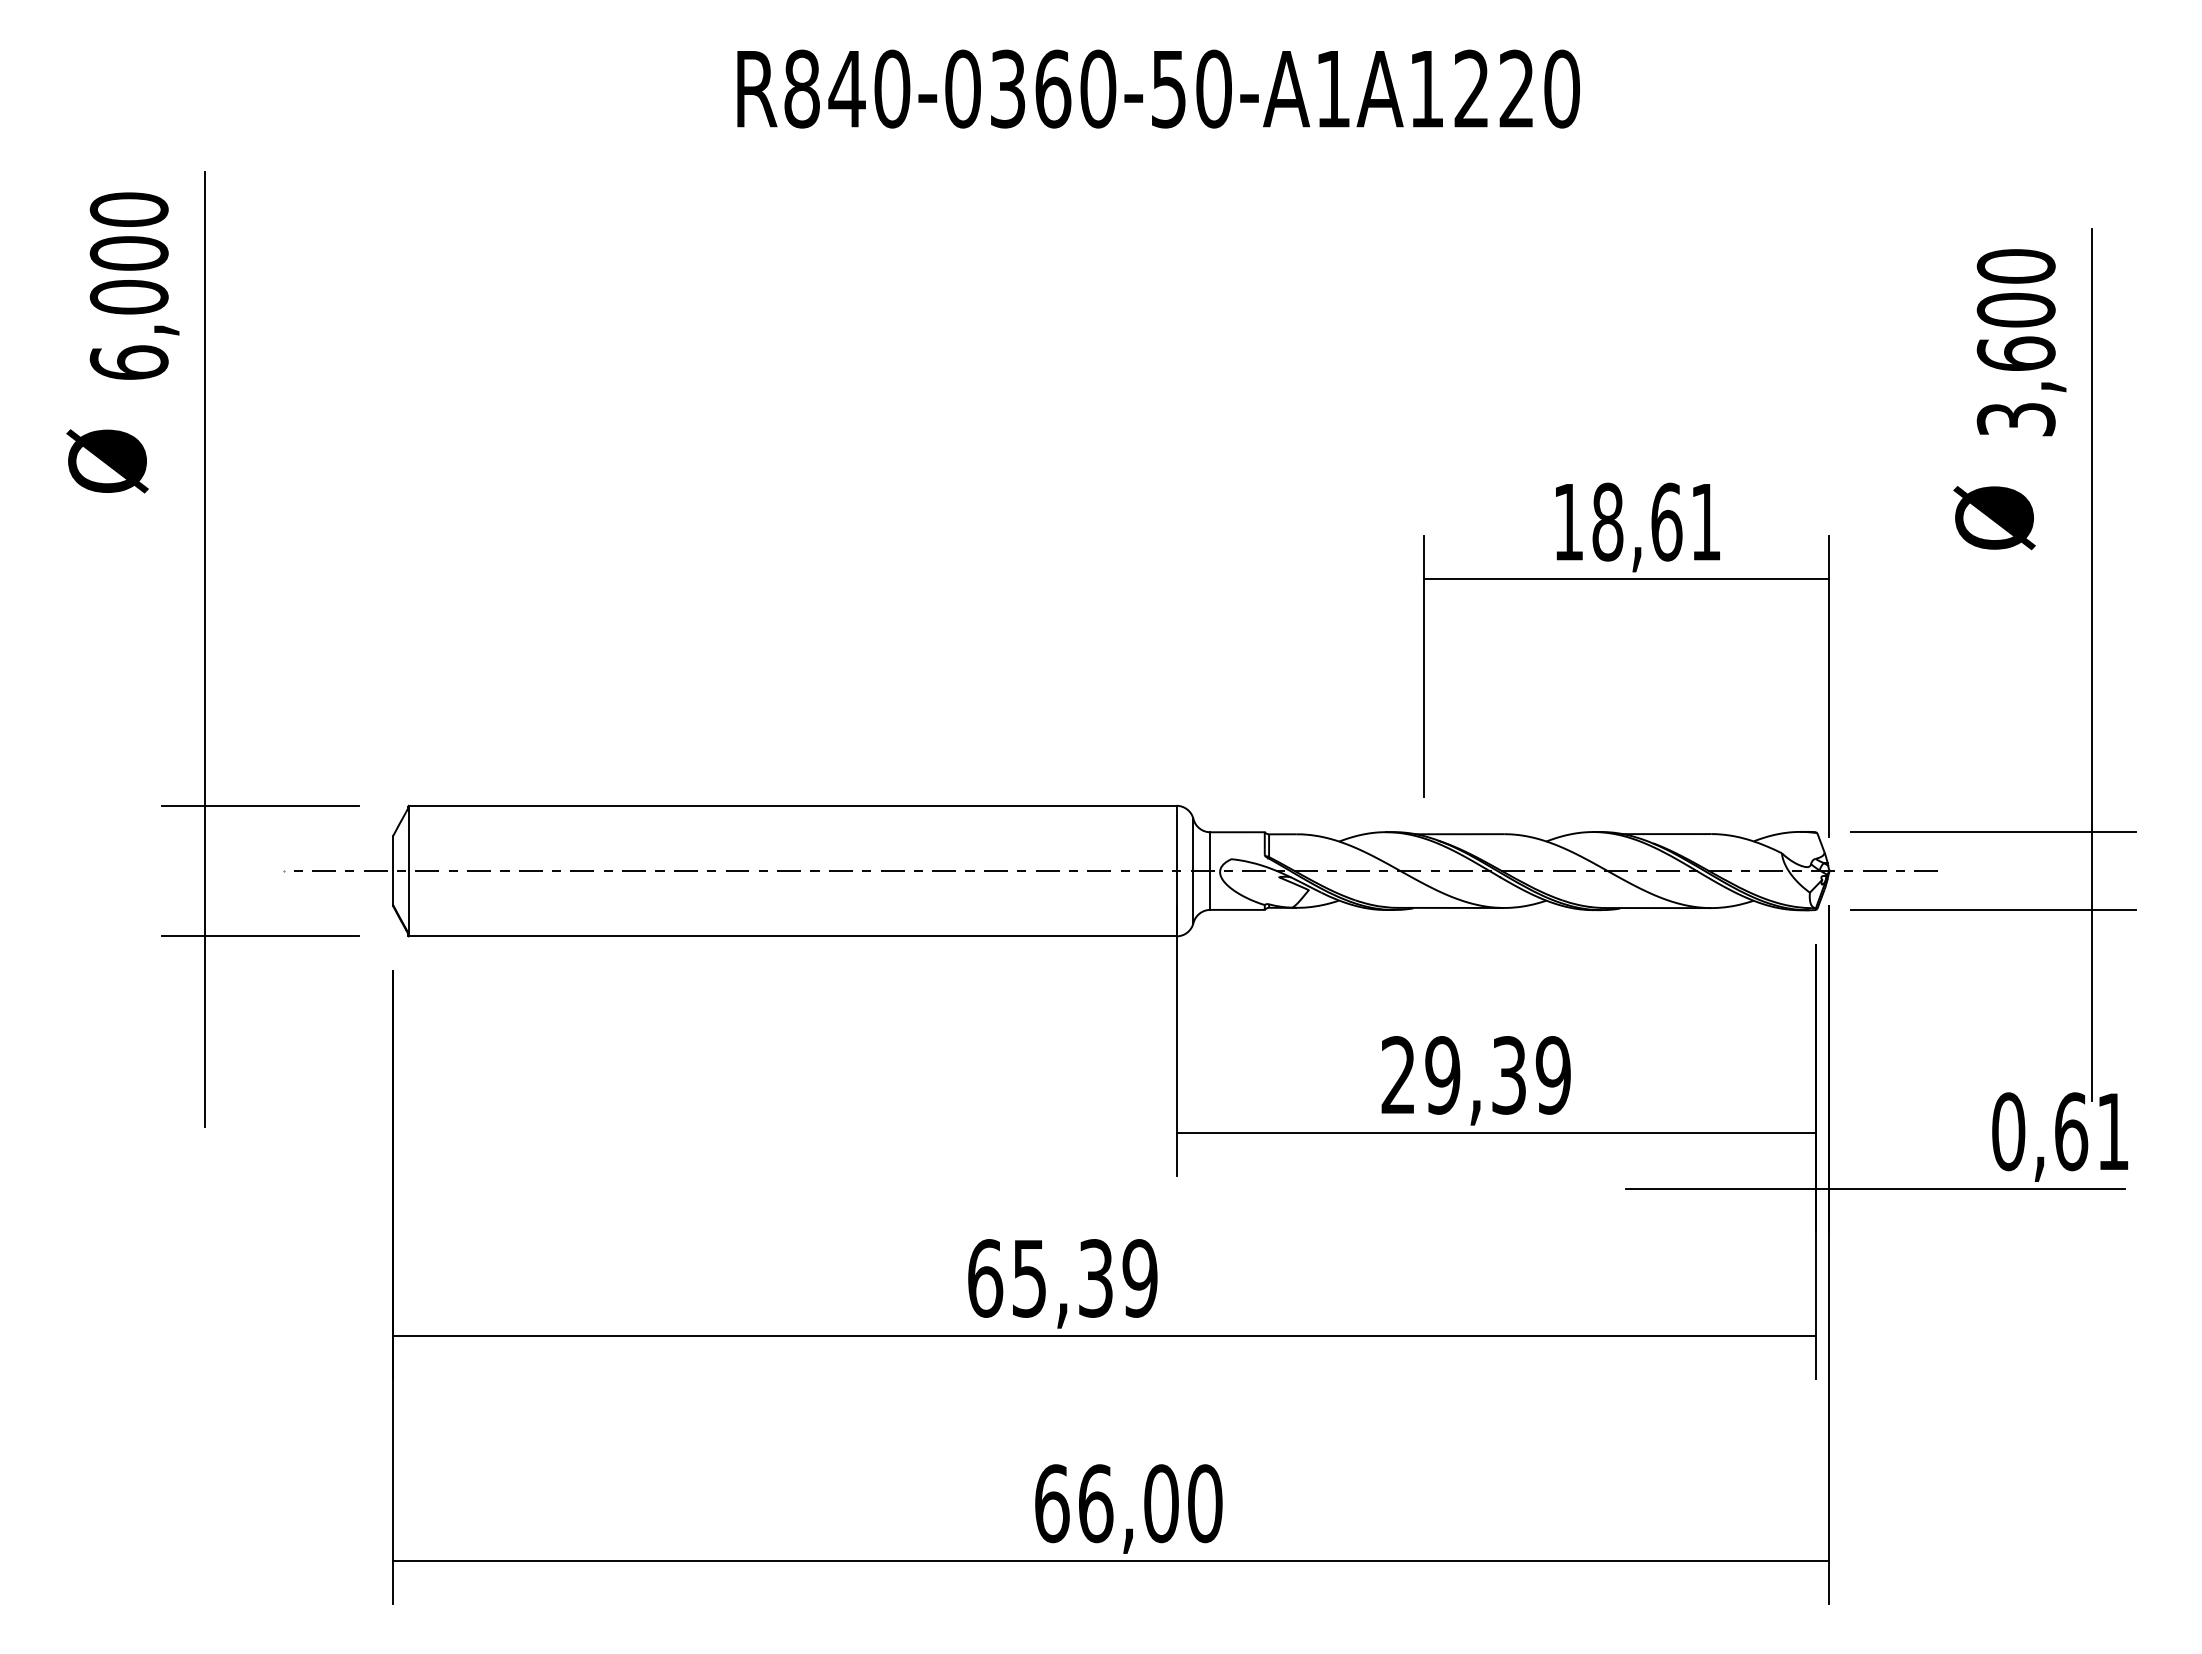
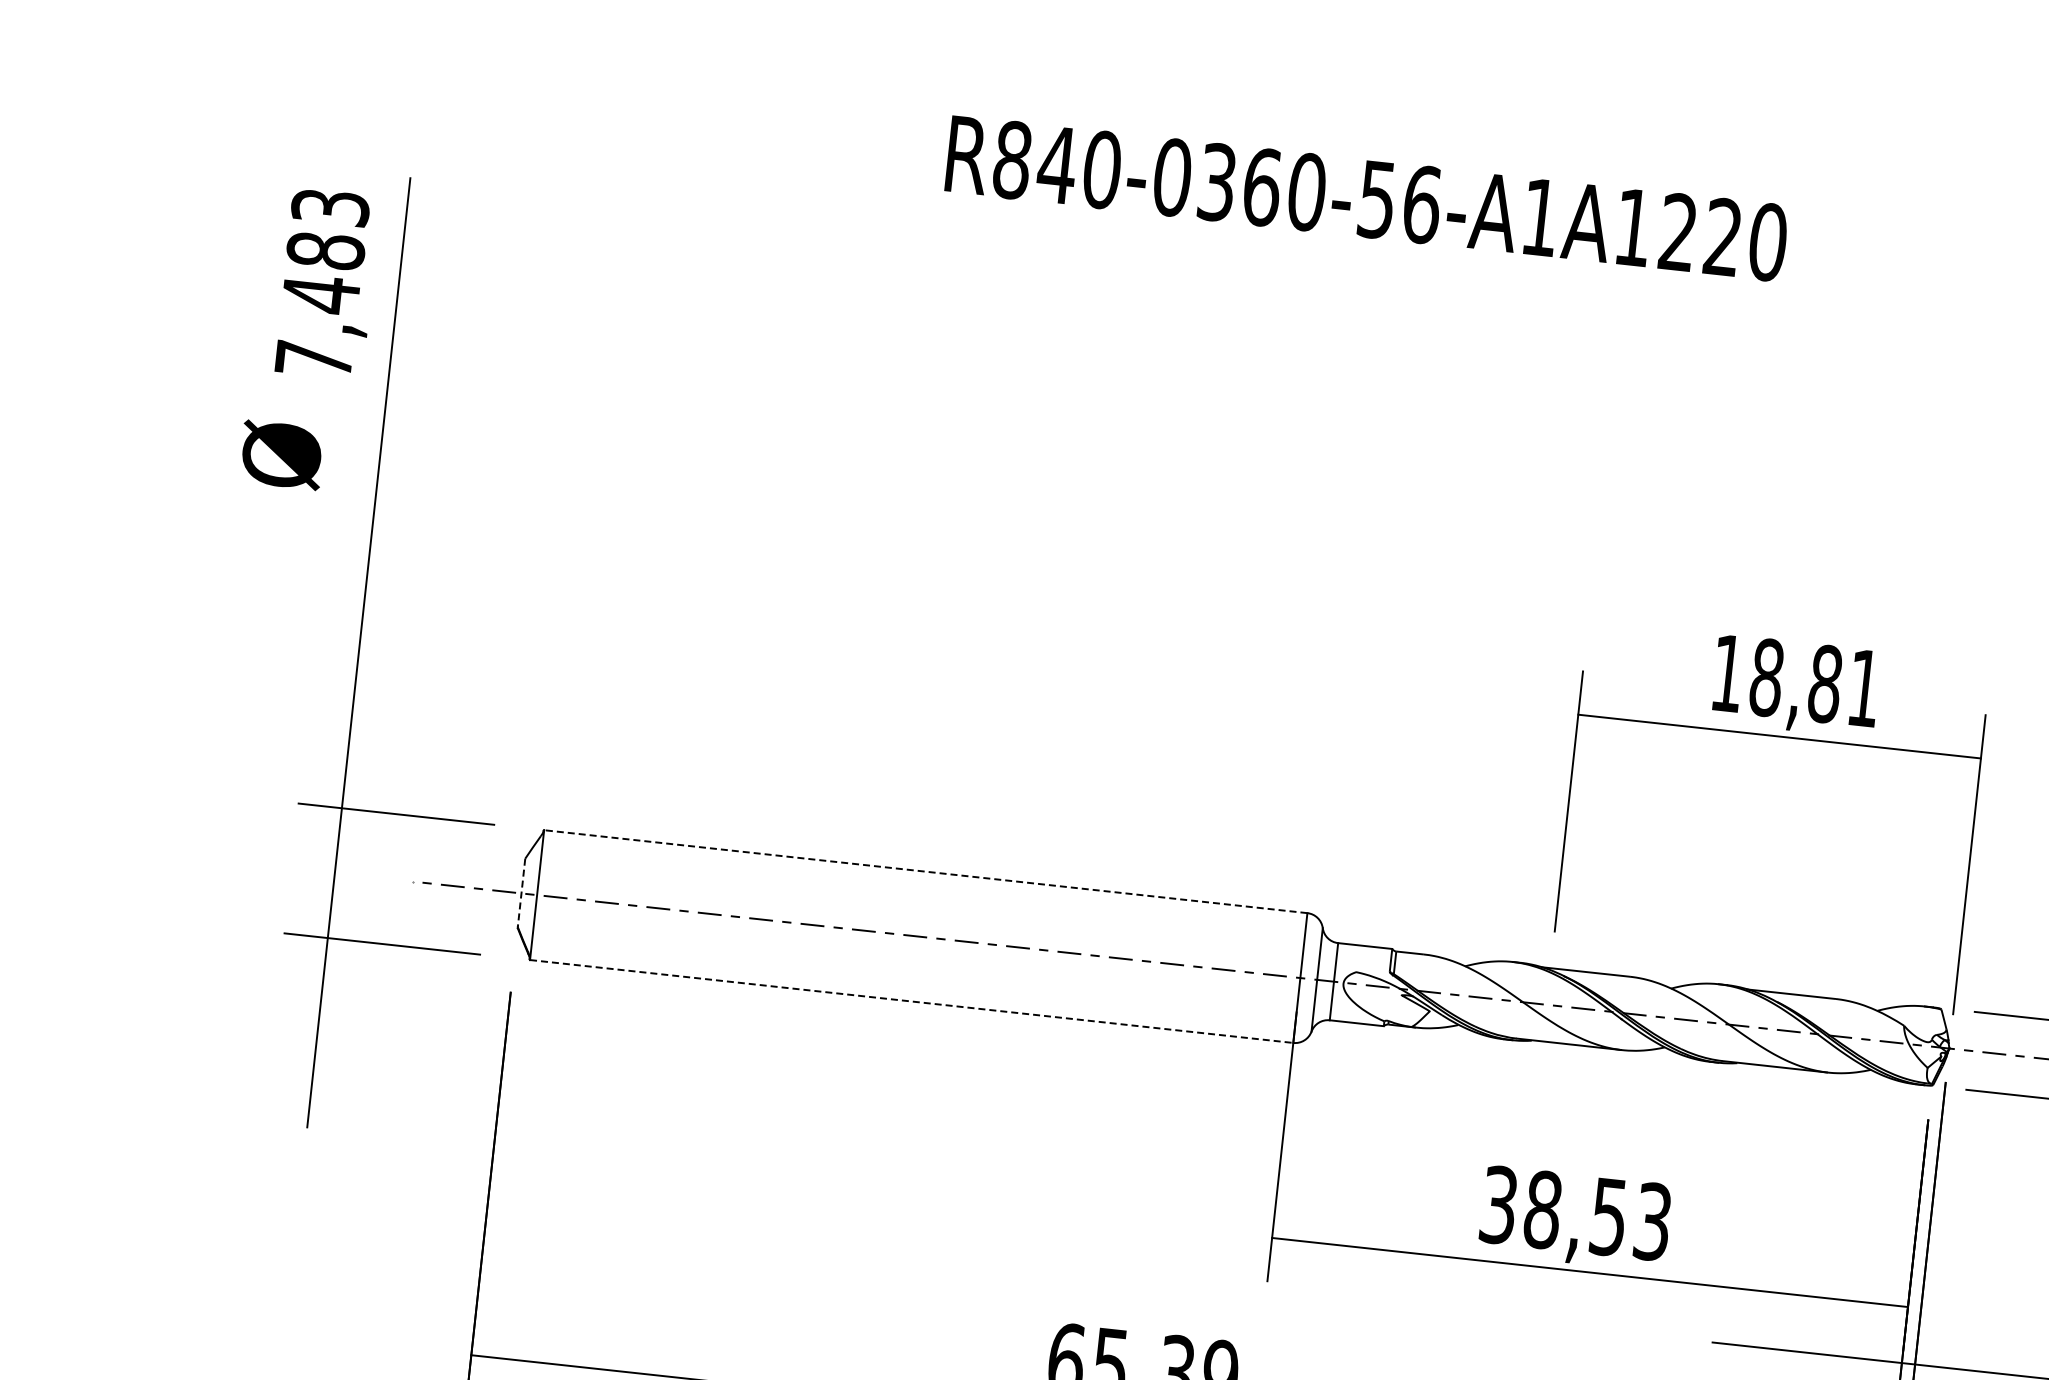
text: (1214, 88) -> (1422, 204), R840-0360-50-A1A1220 -> R840-0360-56-A1A1220
text: (128, 285) -> (321, 282), 6,000 -> 7,483
text: (1666, 521) -> (1825, 683), 18,61 -> 18,81
line: (792, 805) -> (925, 871), solid -> dashed
line: (393, 871) -> (521, 893), solid -> dashed
line: (792, 936) -> (911, 1001), solid -> dashed
text: (1475, 1075) -> (1575, 1213), 29,39 -> 38,53

